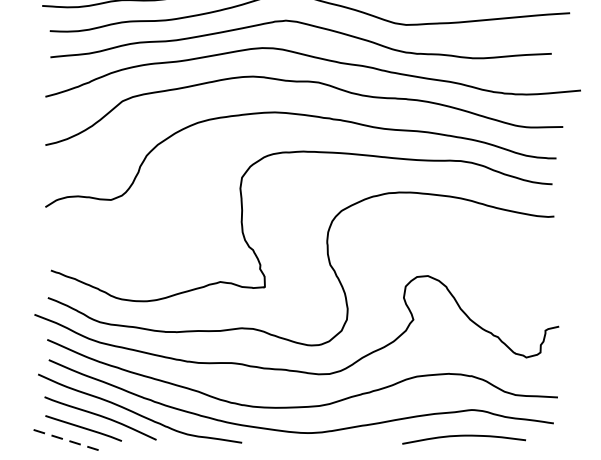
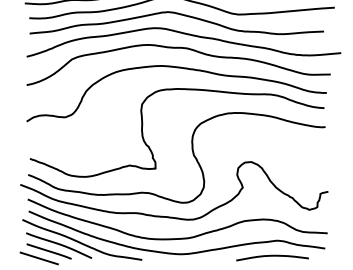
line: (67, 440) -> (39, 258), dashed -> solid

